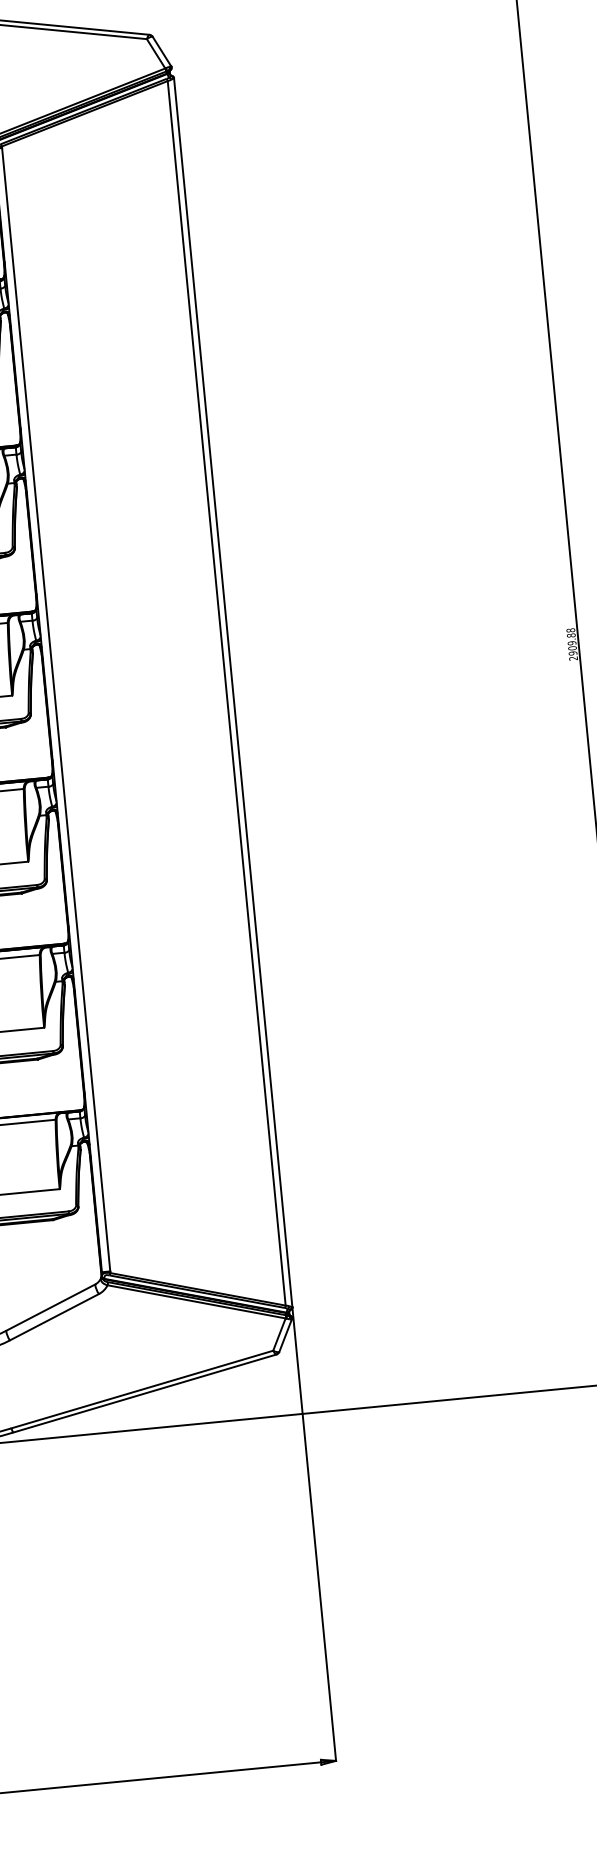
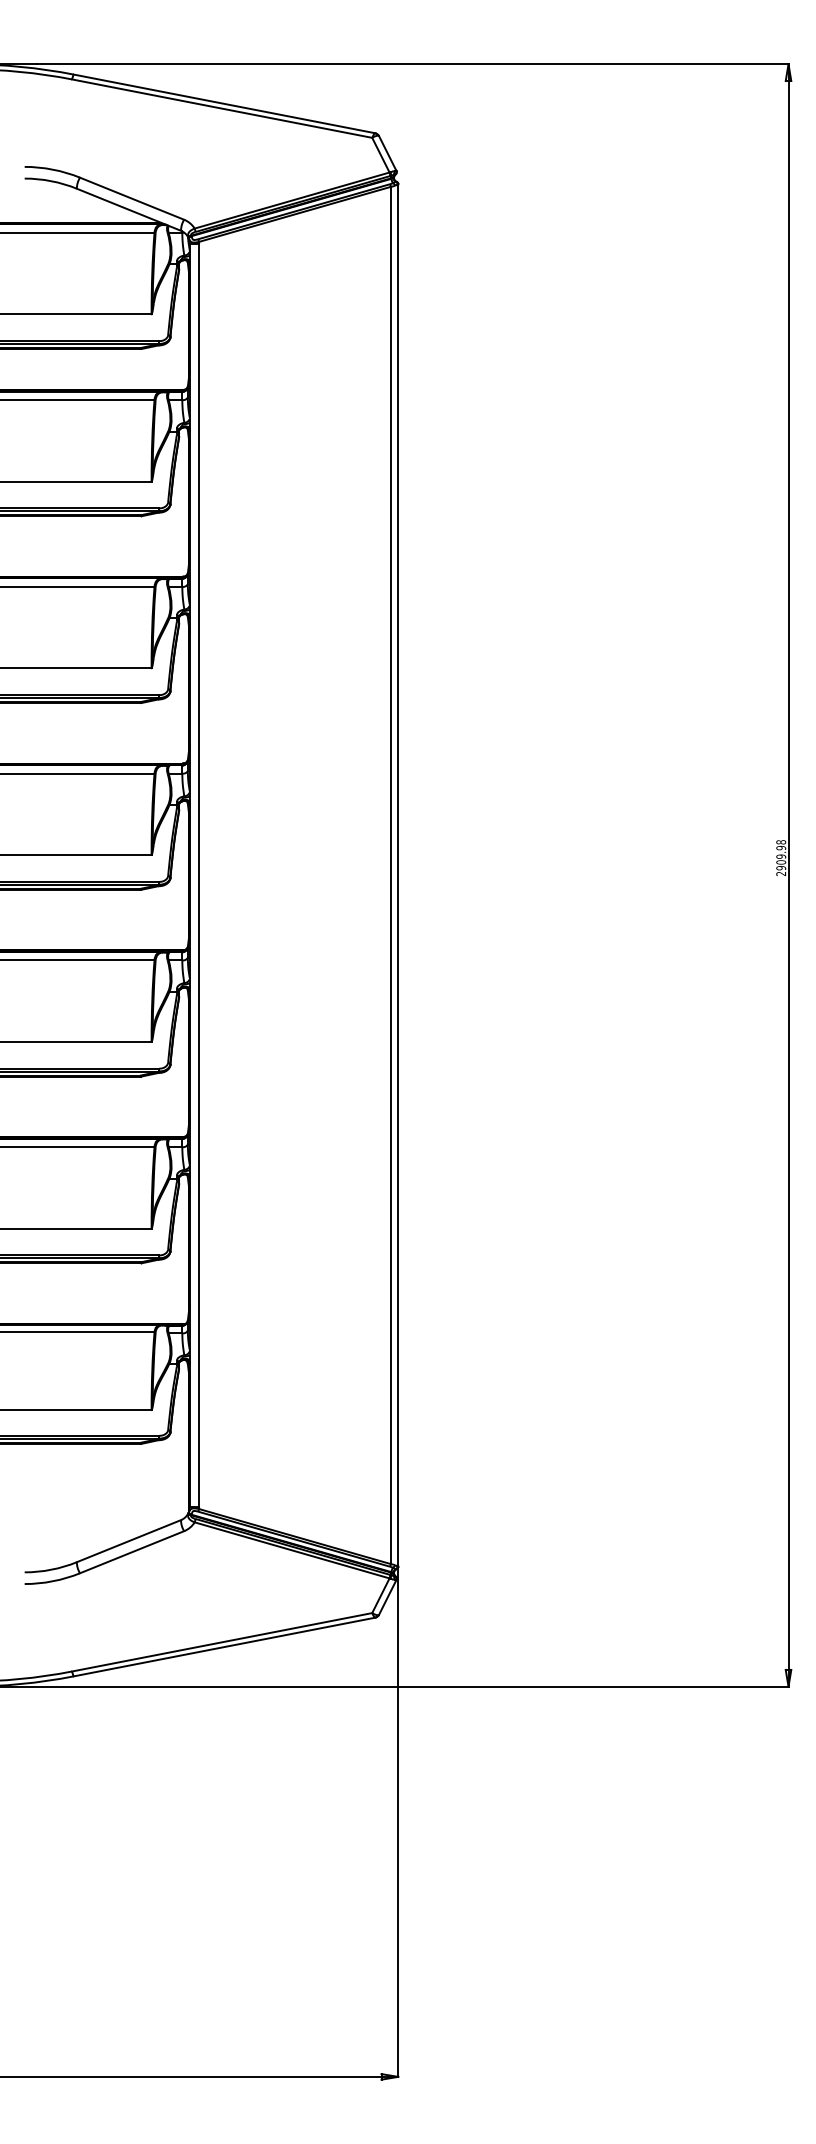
text: (571, 635) -> (781, 847), 2909.88 -> 2909.98

